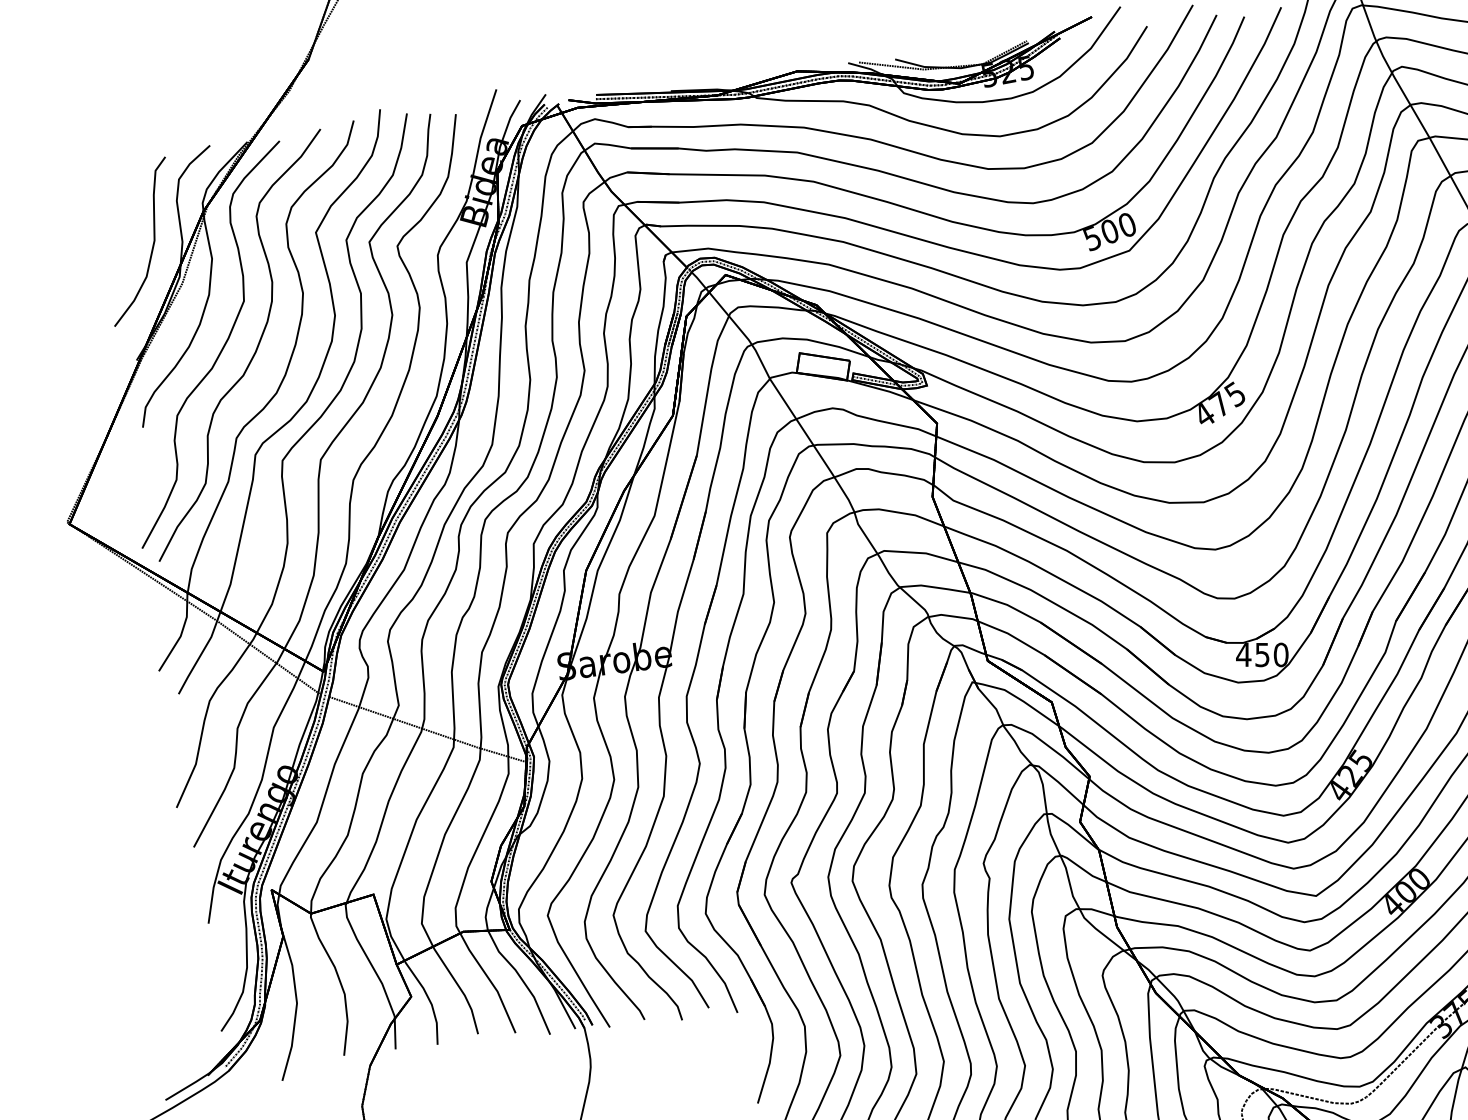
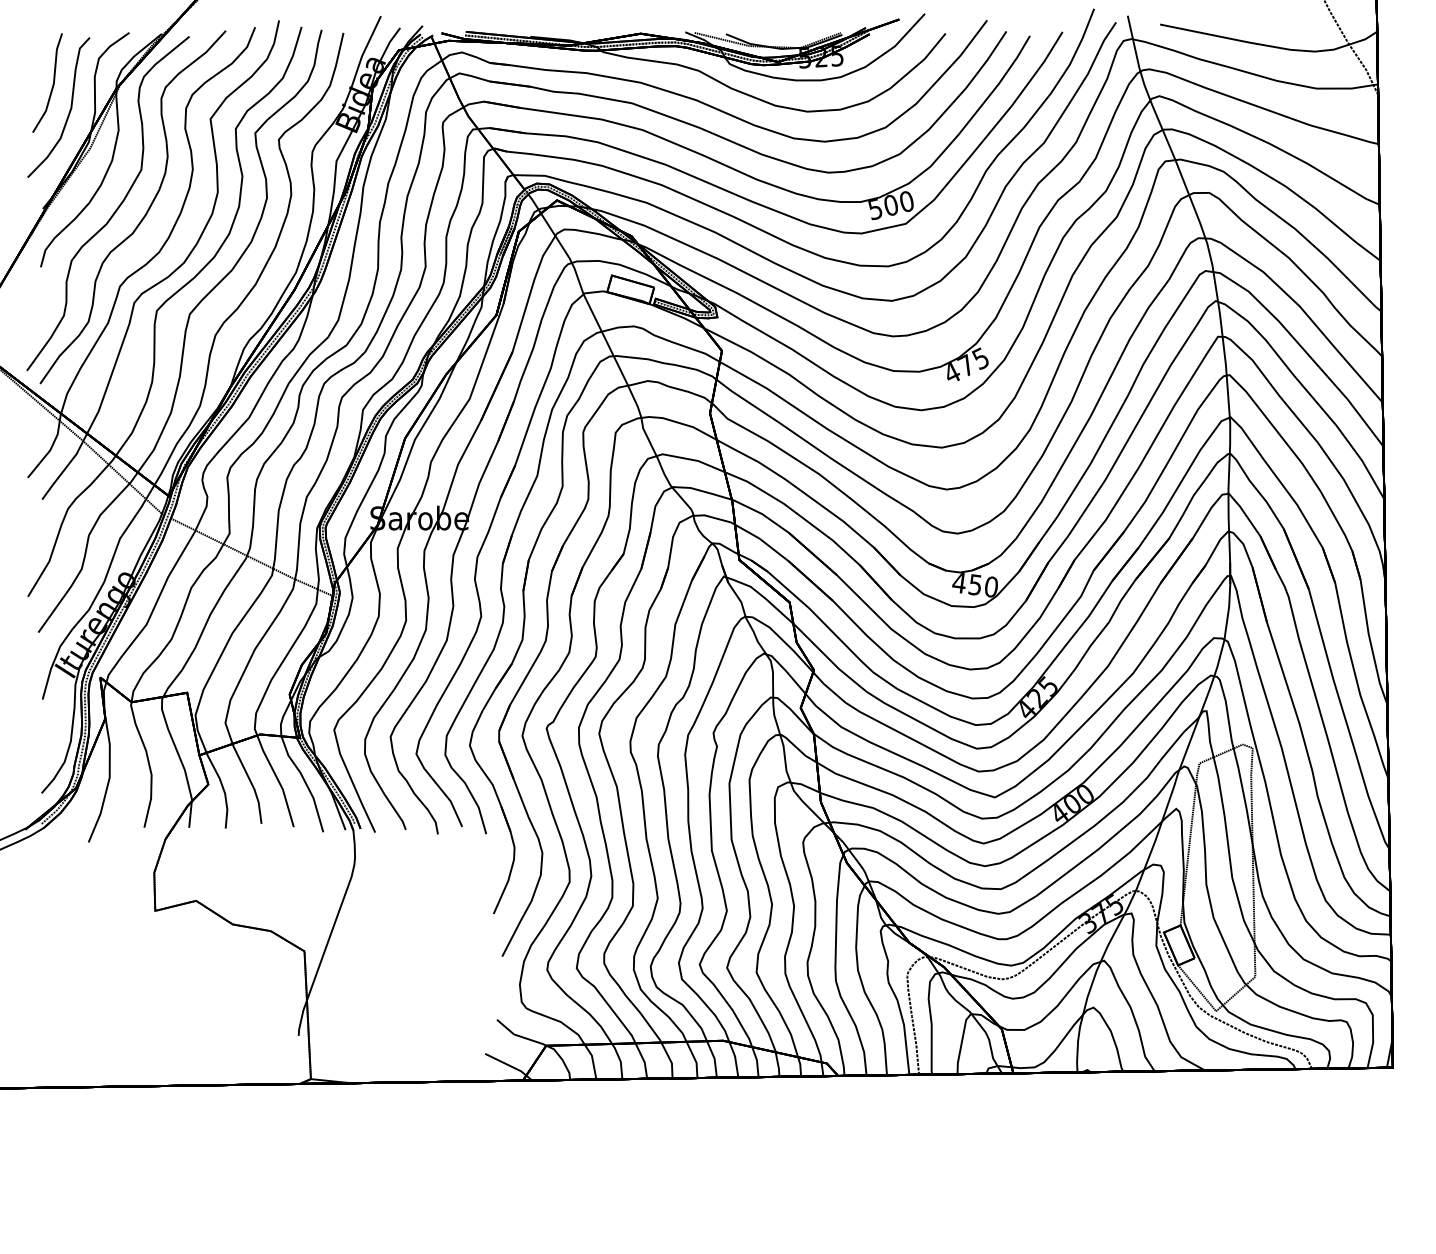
line: (129, 216) -> (52, 84), added

